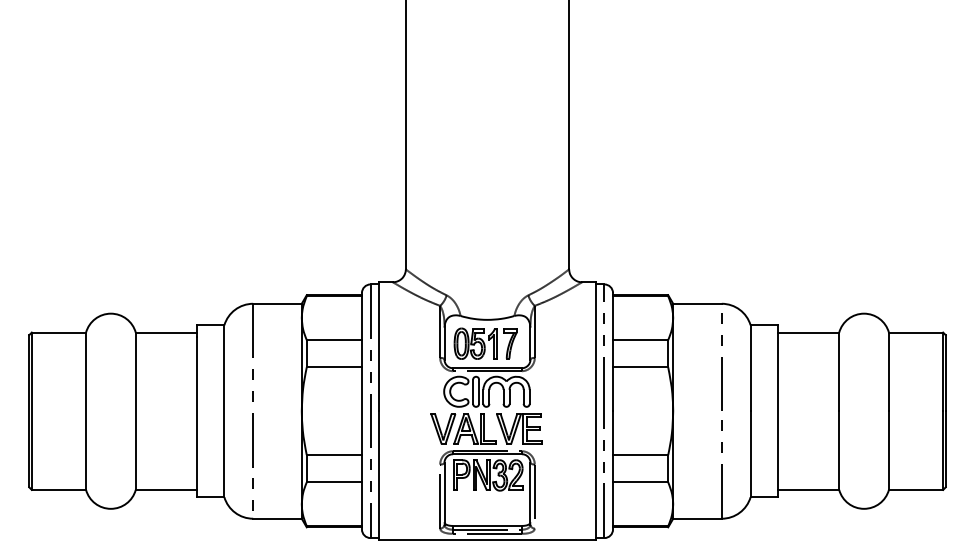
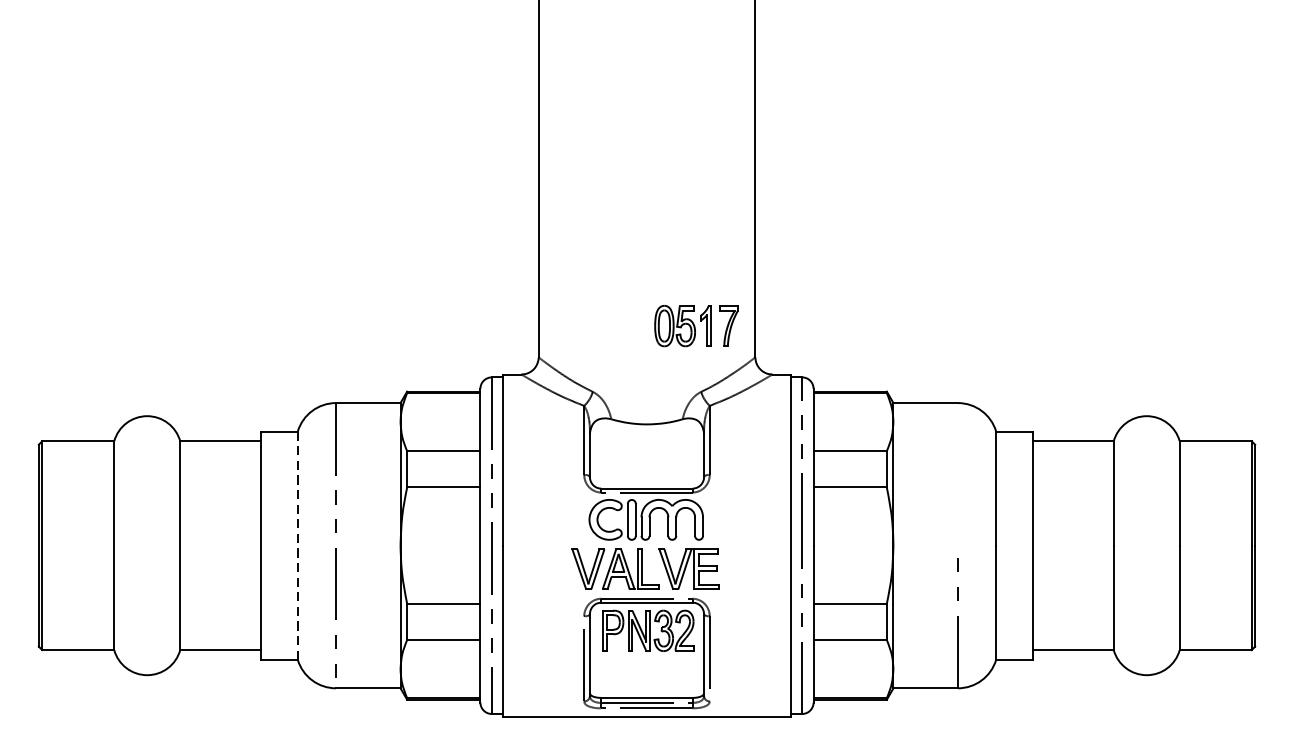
part: (485, 343) -> (696, 325), moved
line: (721, 361) -> (957, 479), removed
line: (224, 411) -> (297, 546), solid -> dashed

